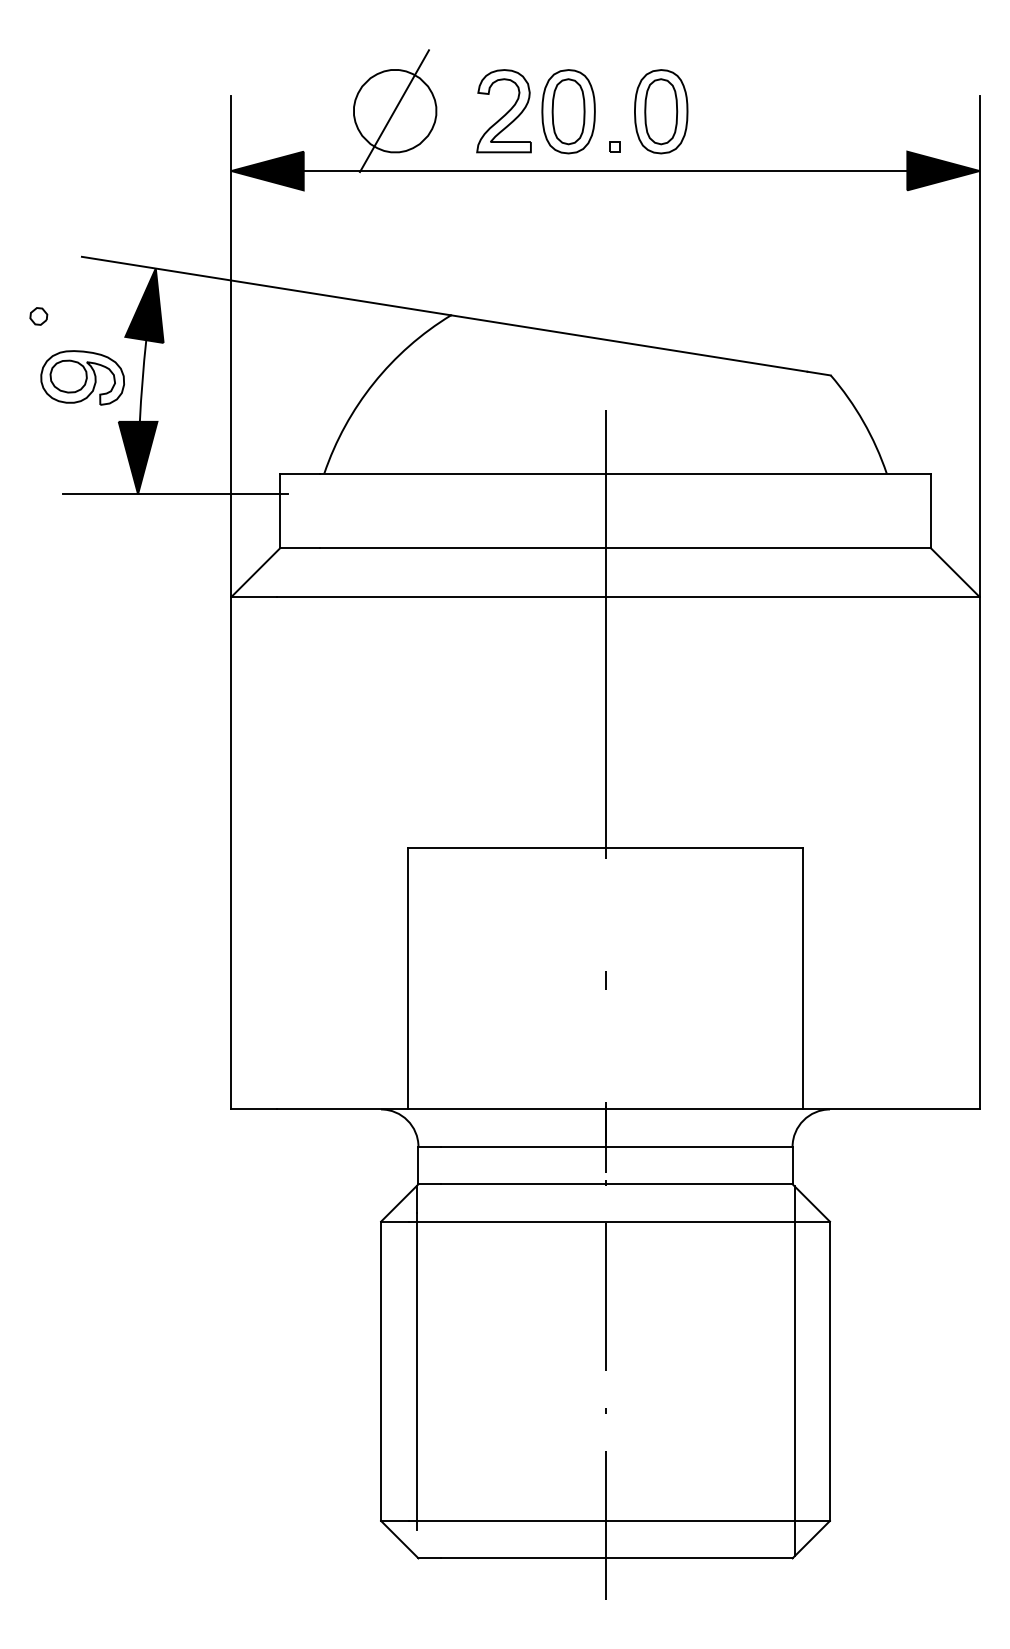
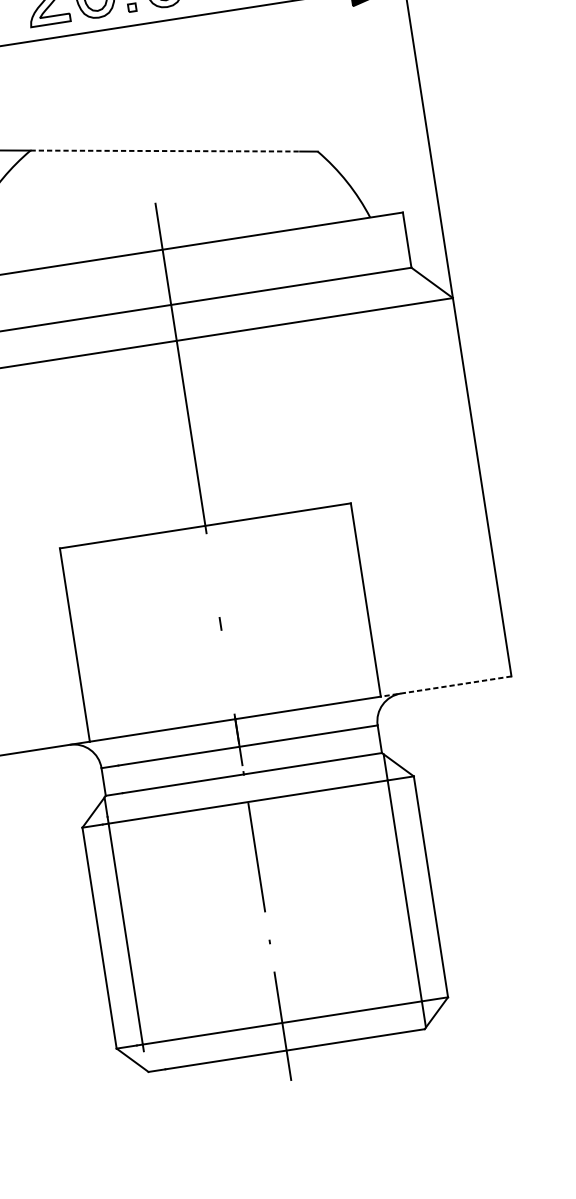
line: (629, 343) -> (165, 151), solid -> dashed
line: (891, 1109) -> (446, 686), solid -> dashed

